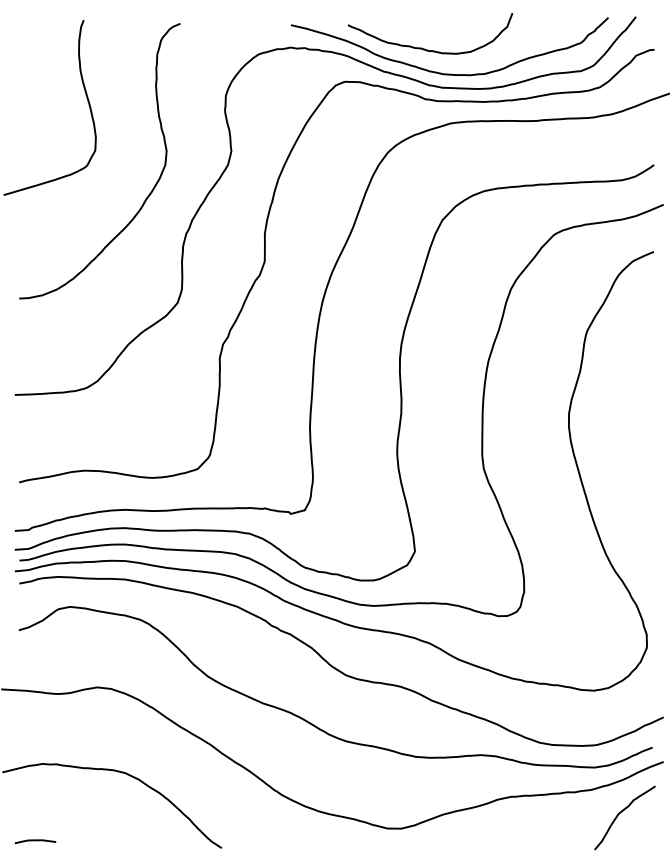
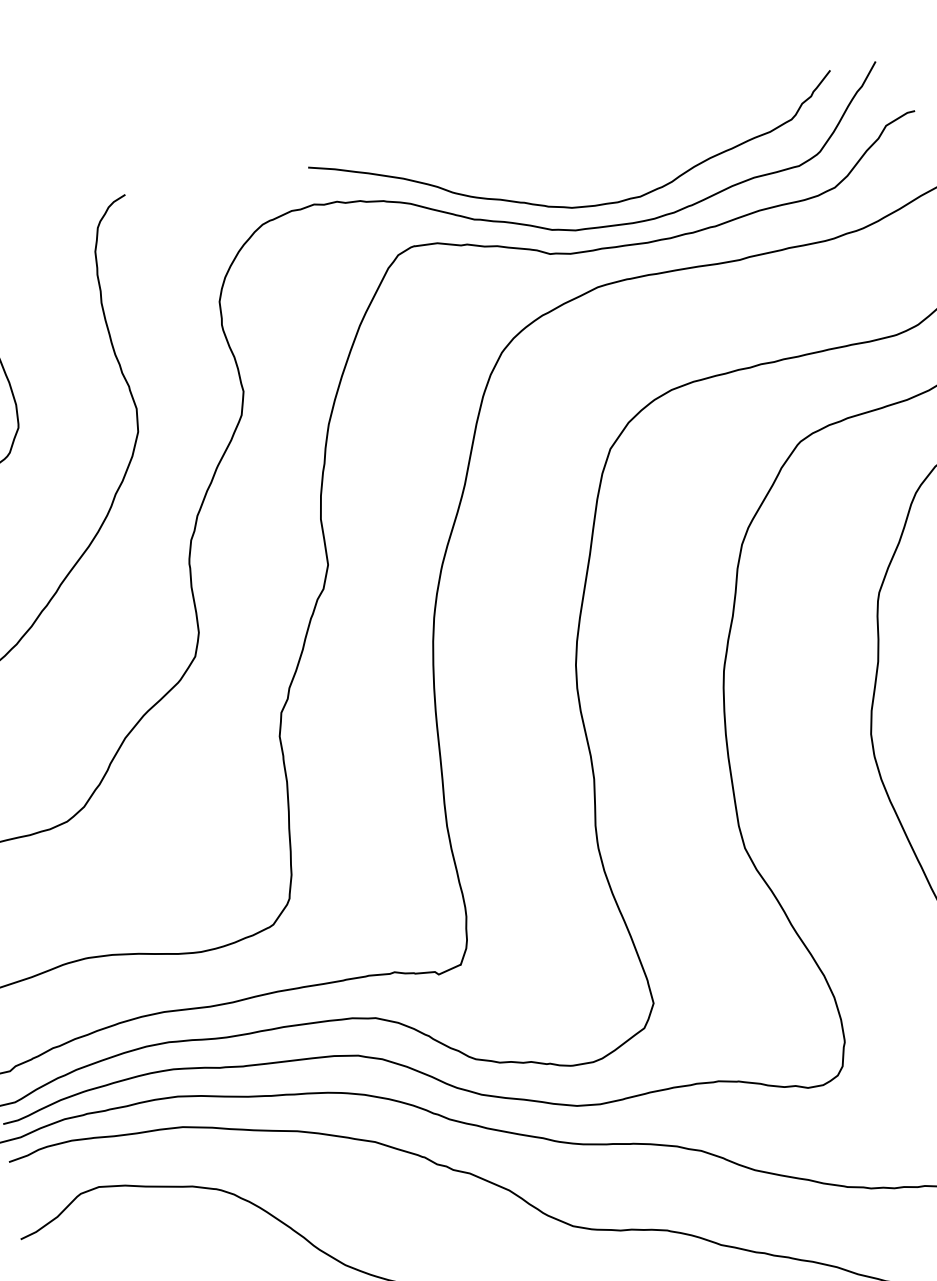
curve: (424, 48) -> (534, 170), removed

